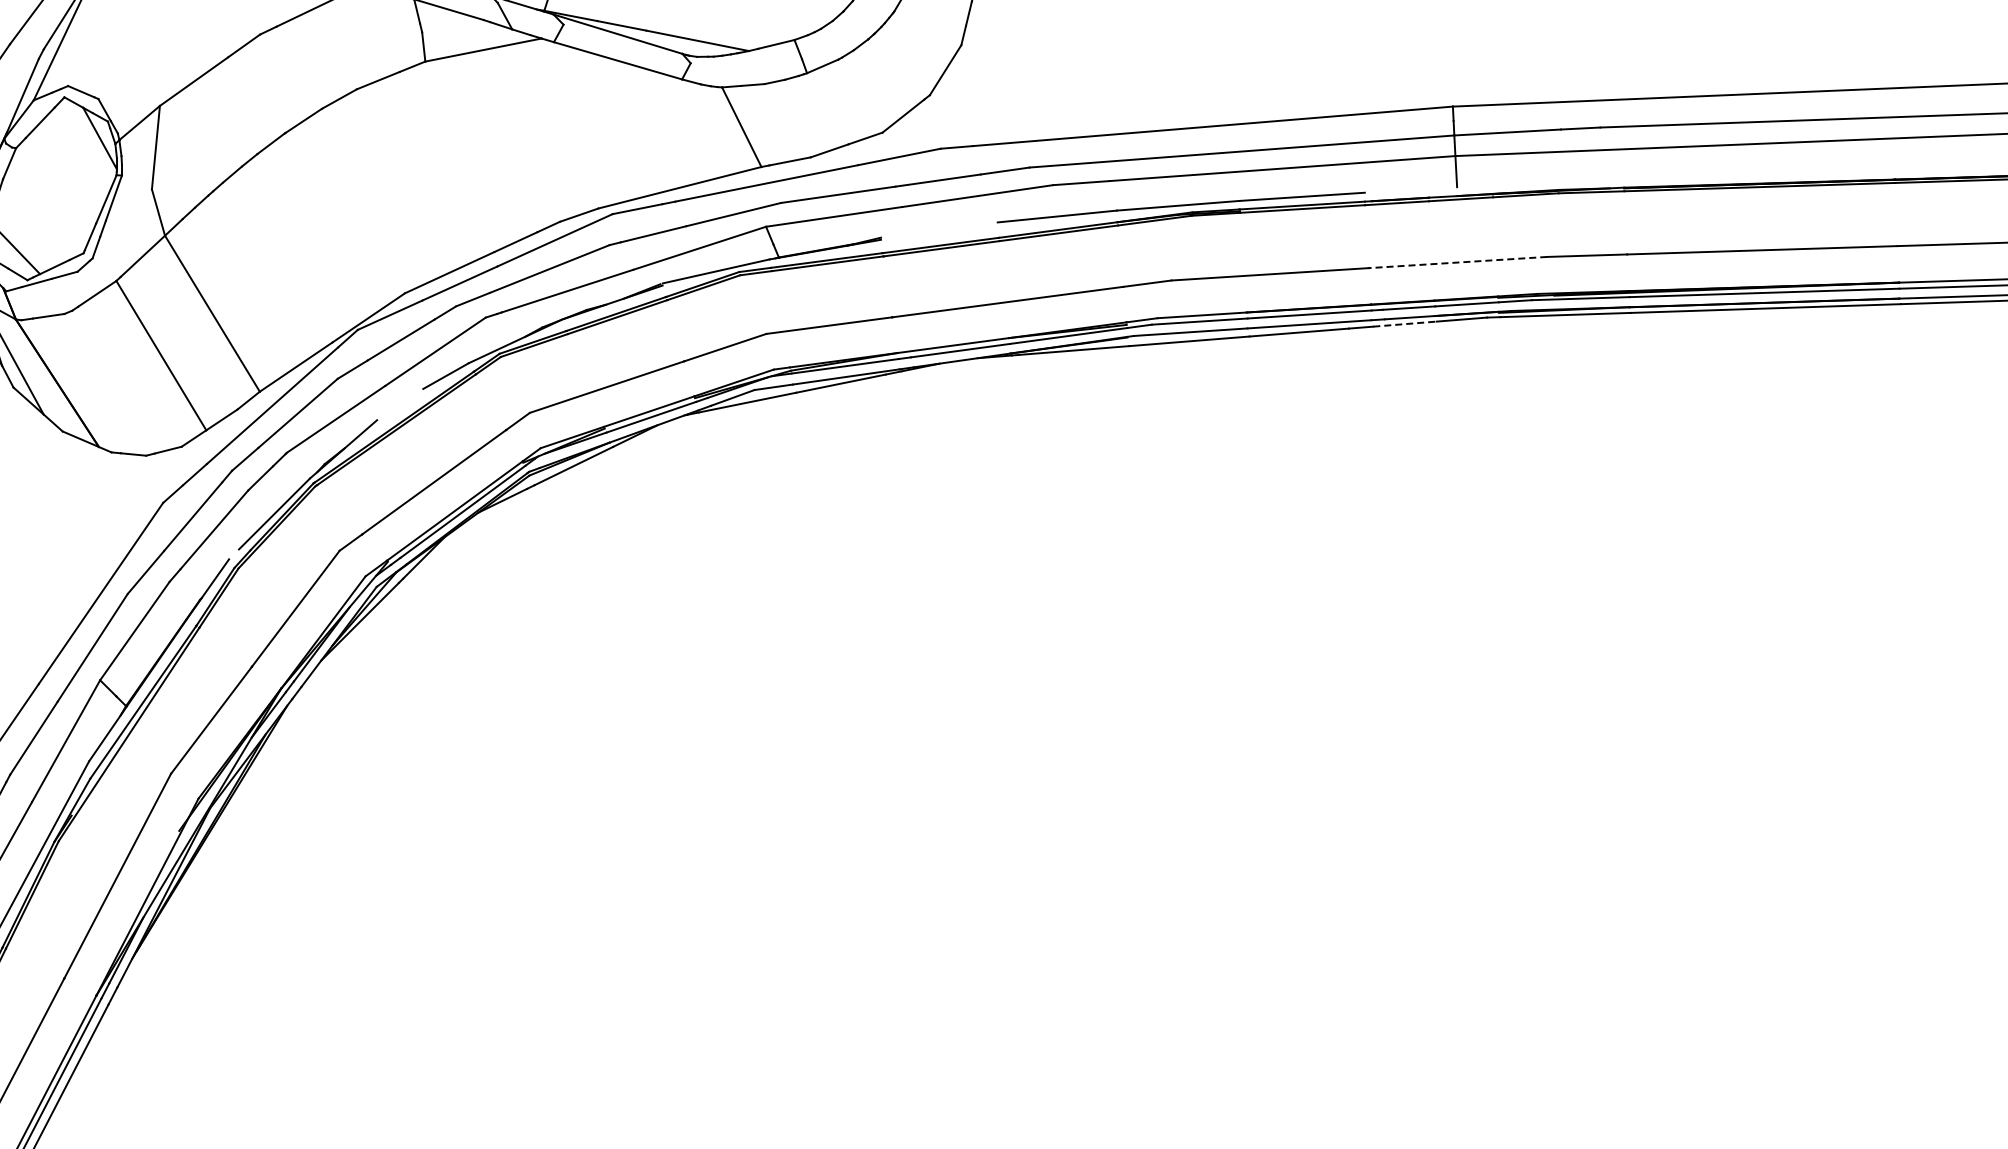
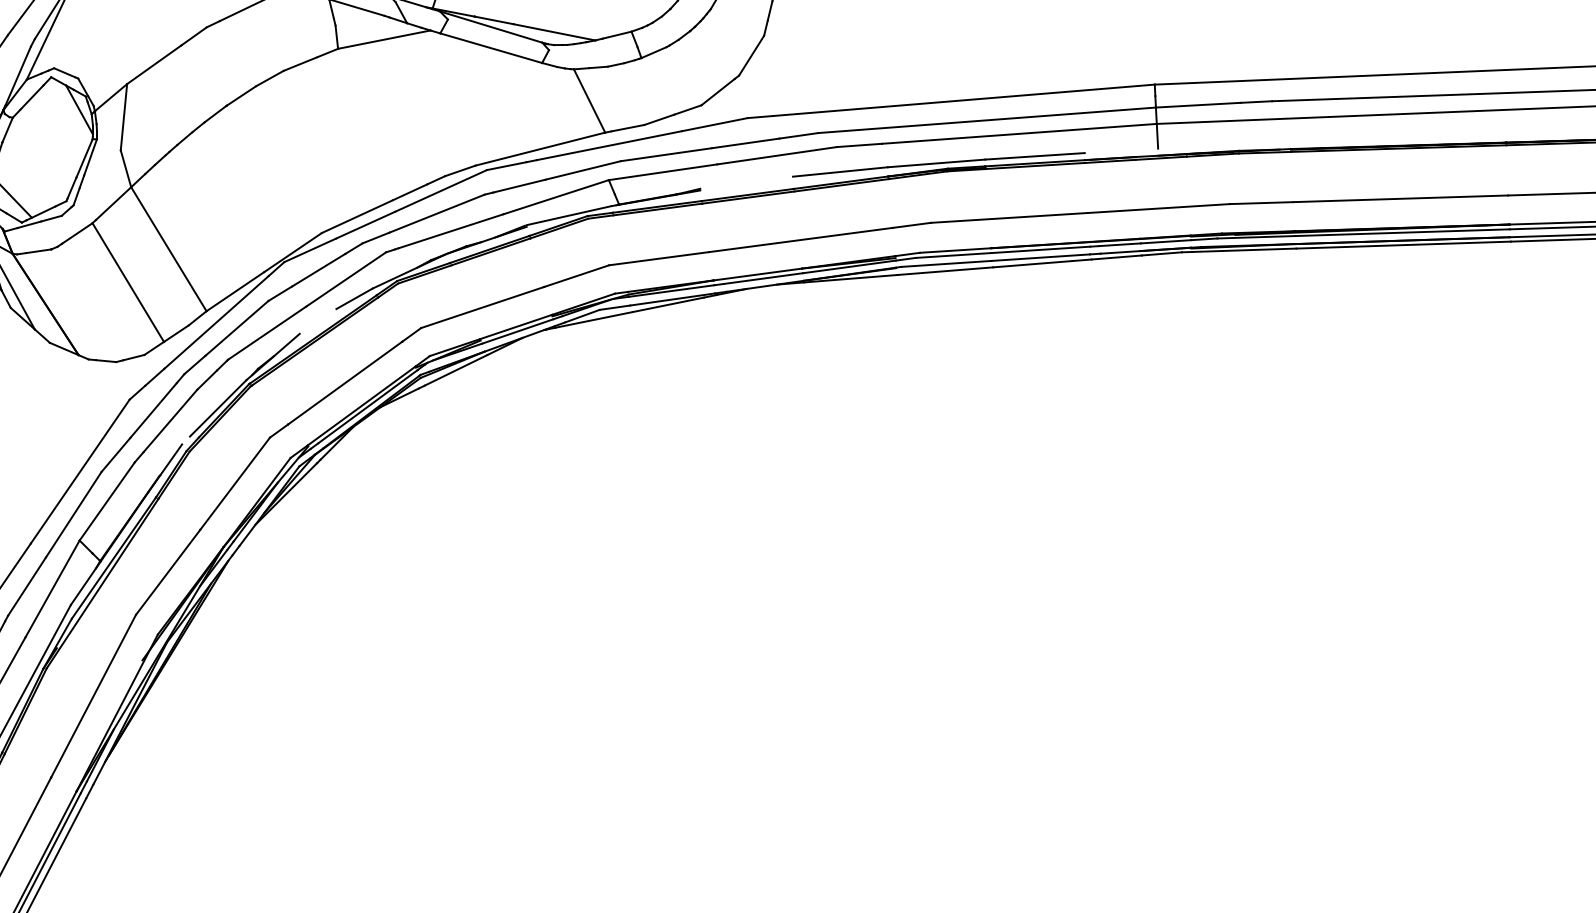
line: (1457, 262) -> (1158, 208), dashed -> solid
line: (1404, 324) -> (1116, 257), dashed -> solid

